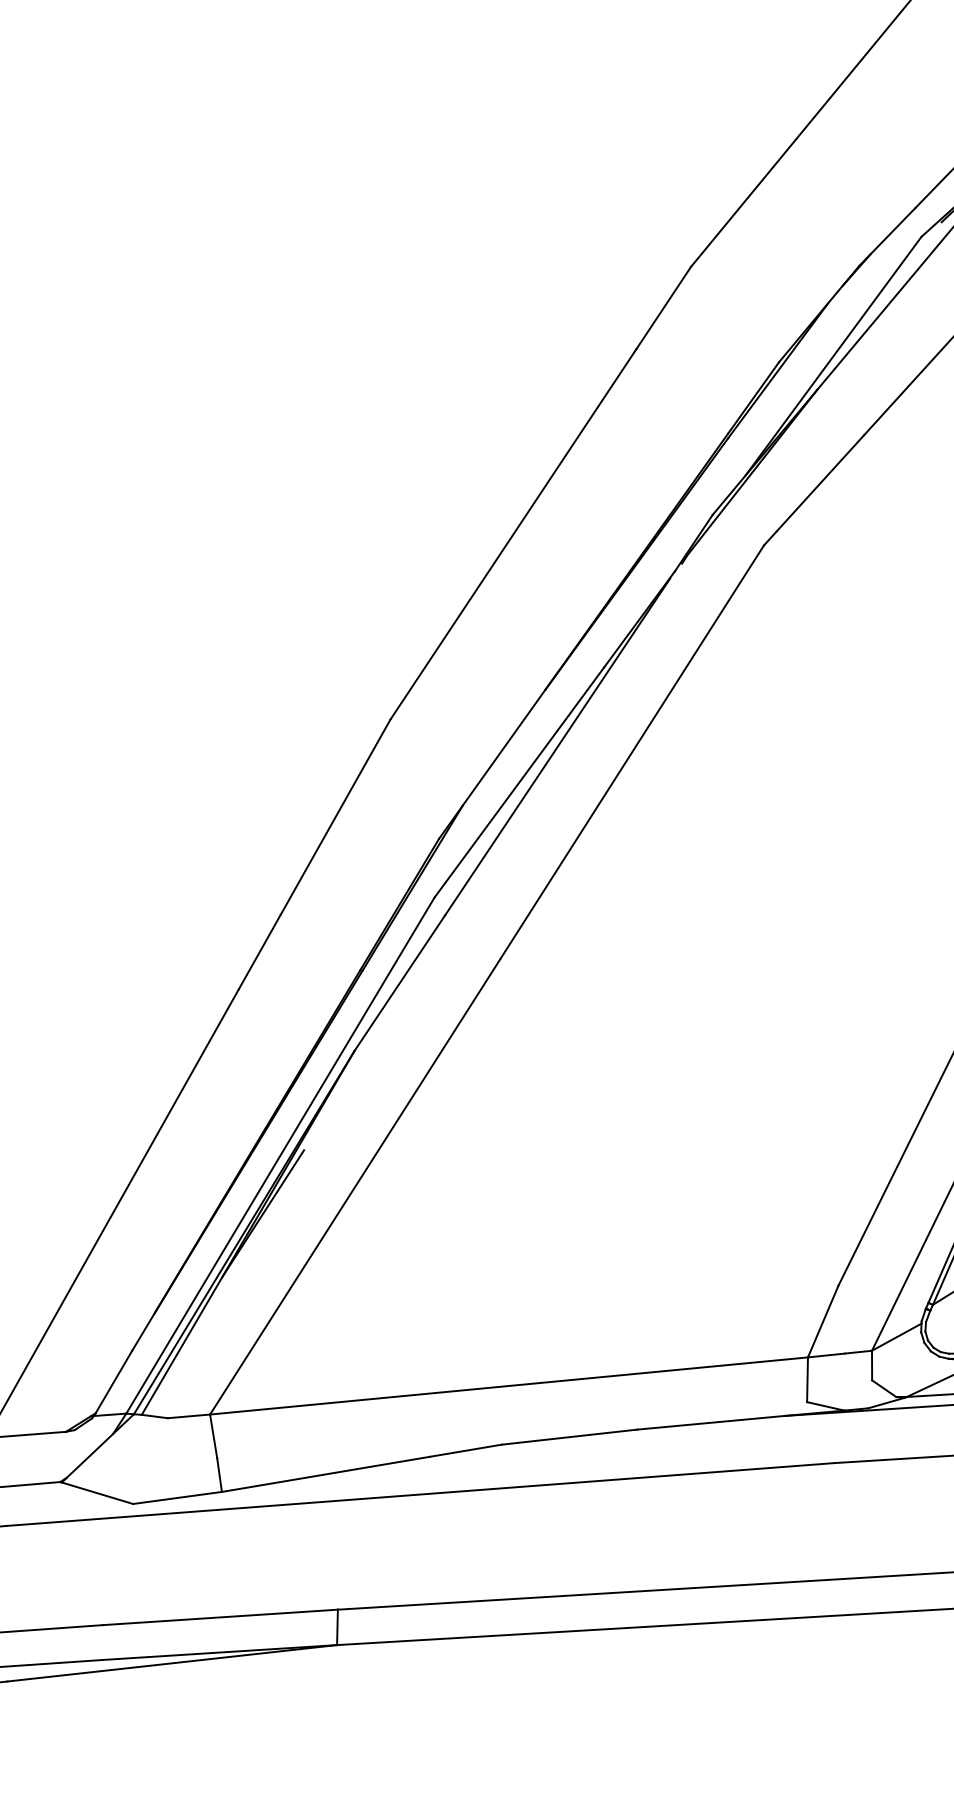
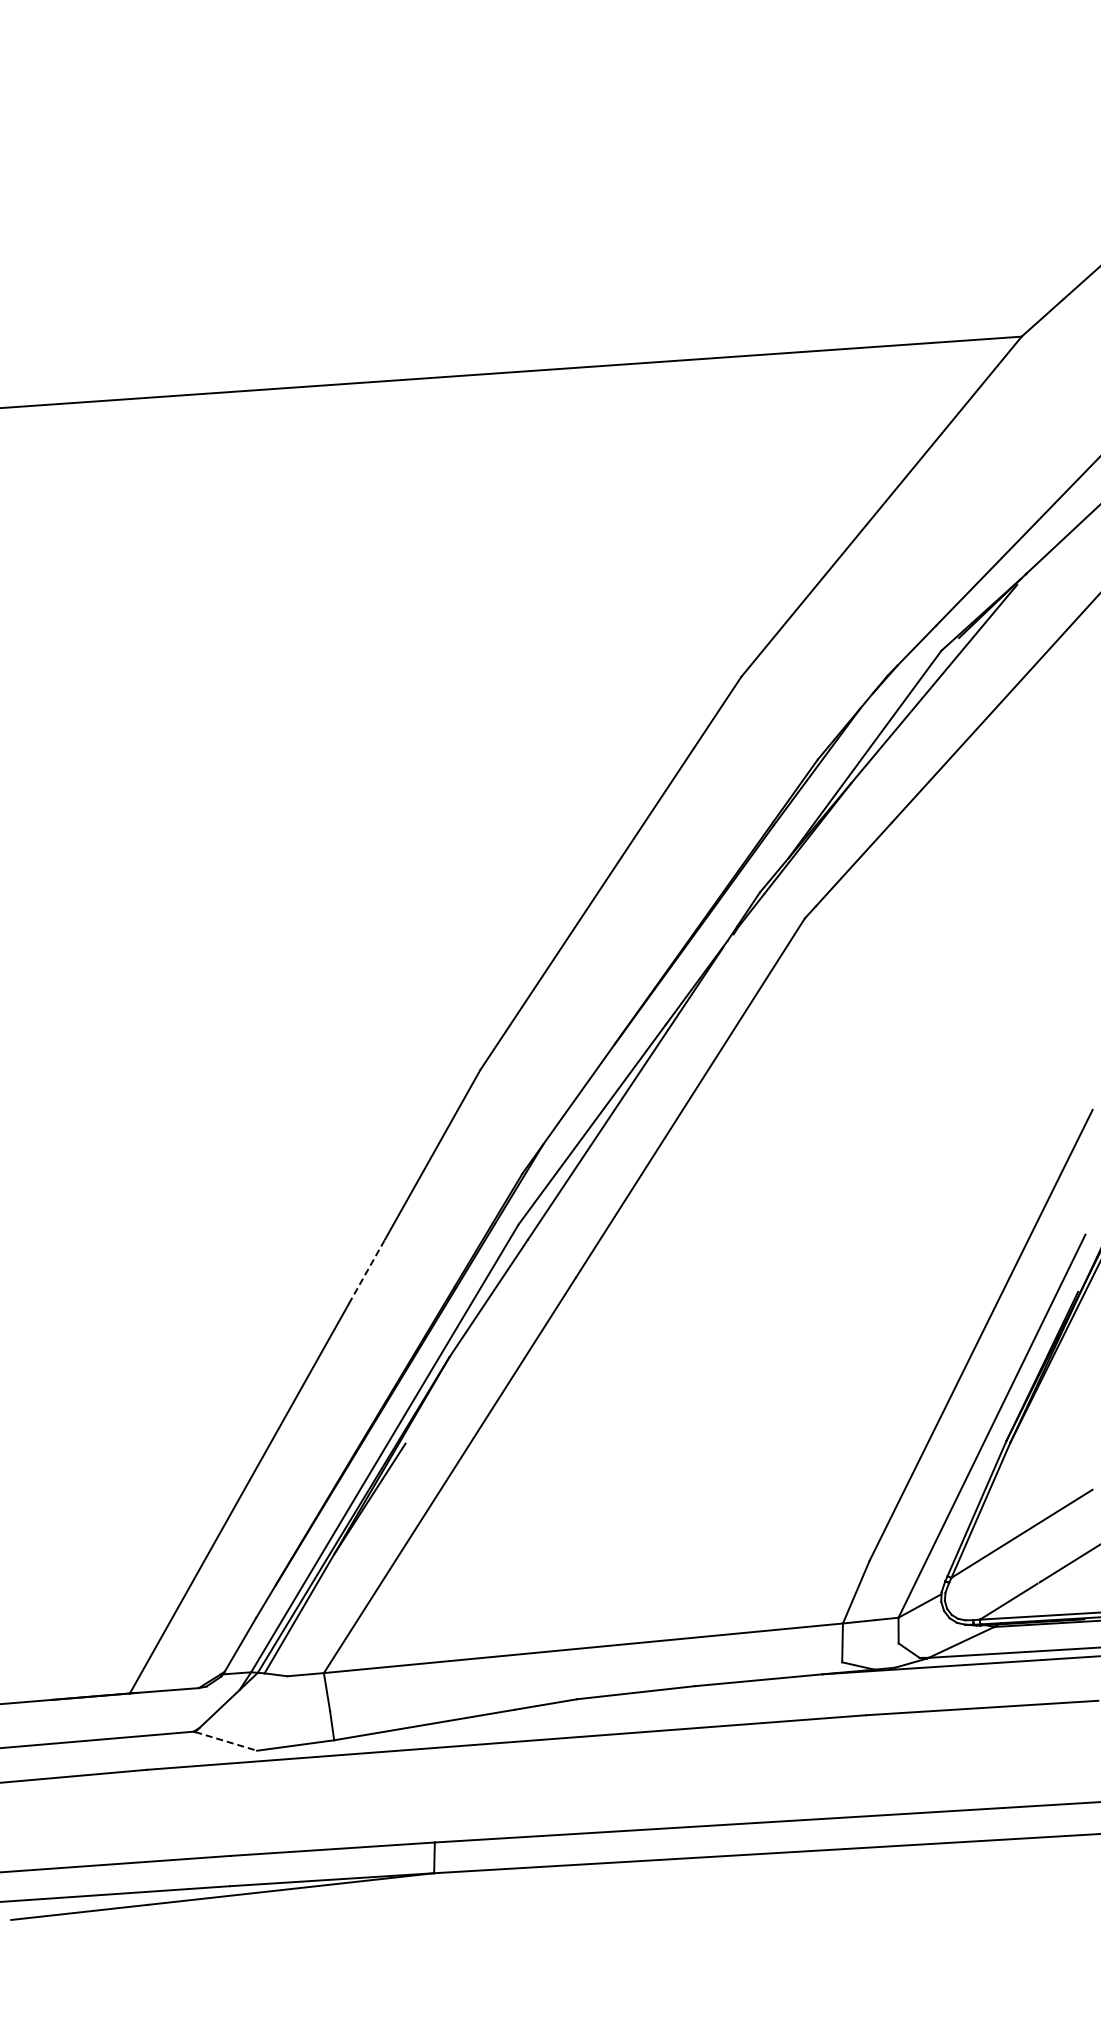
line: (260, 951) -> (367, 1271), solid -> dashed
line: (97, 1493) -> (226, 1741), solid -> dashed

